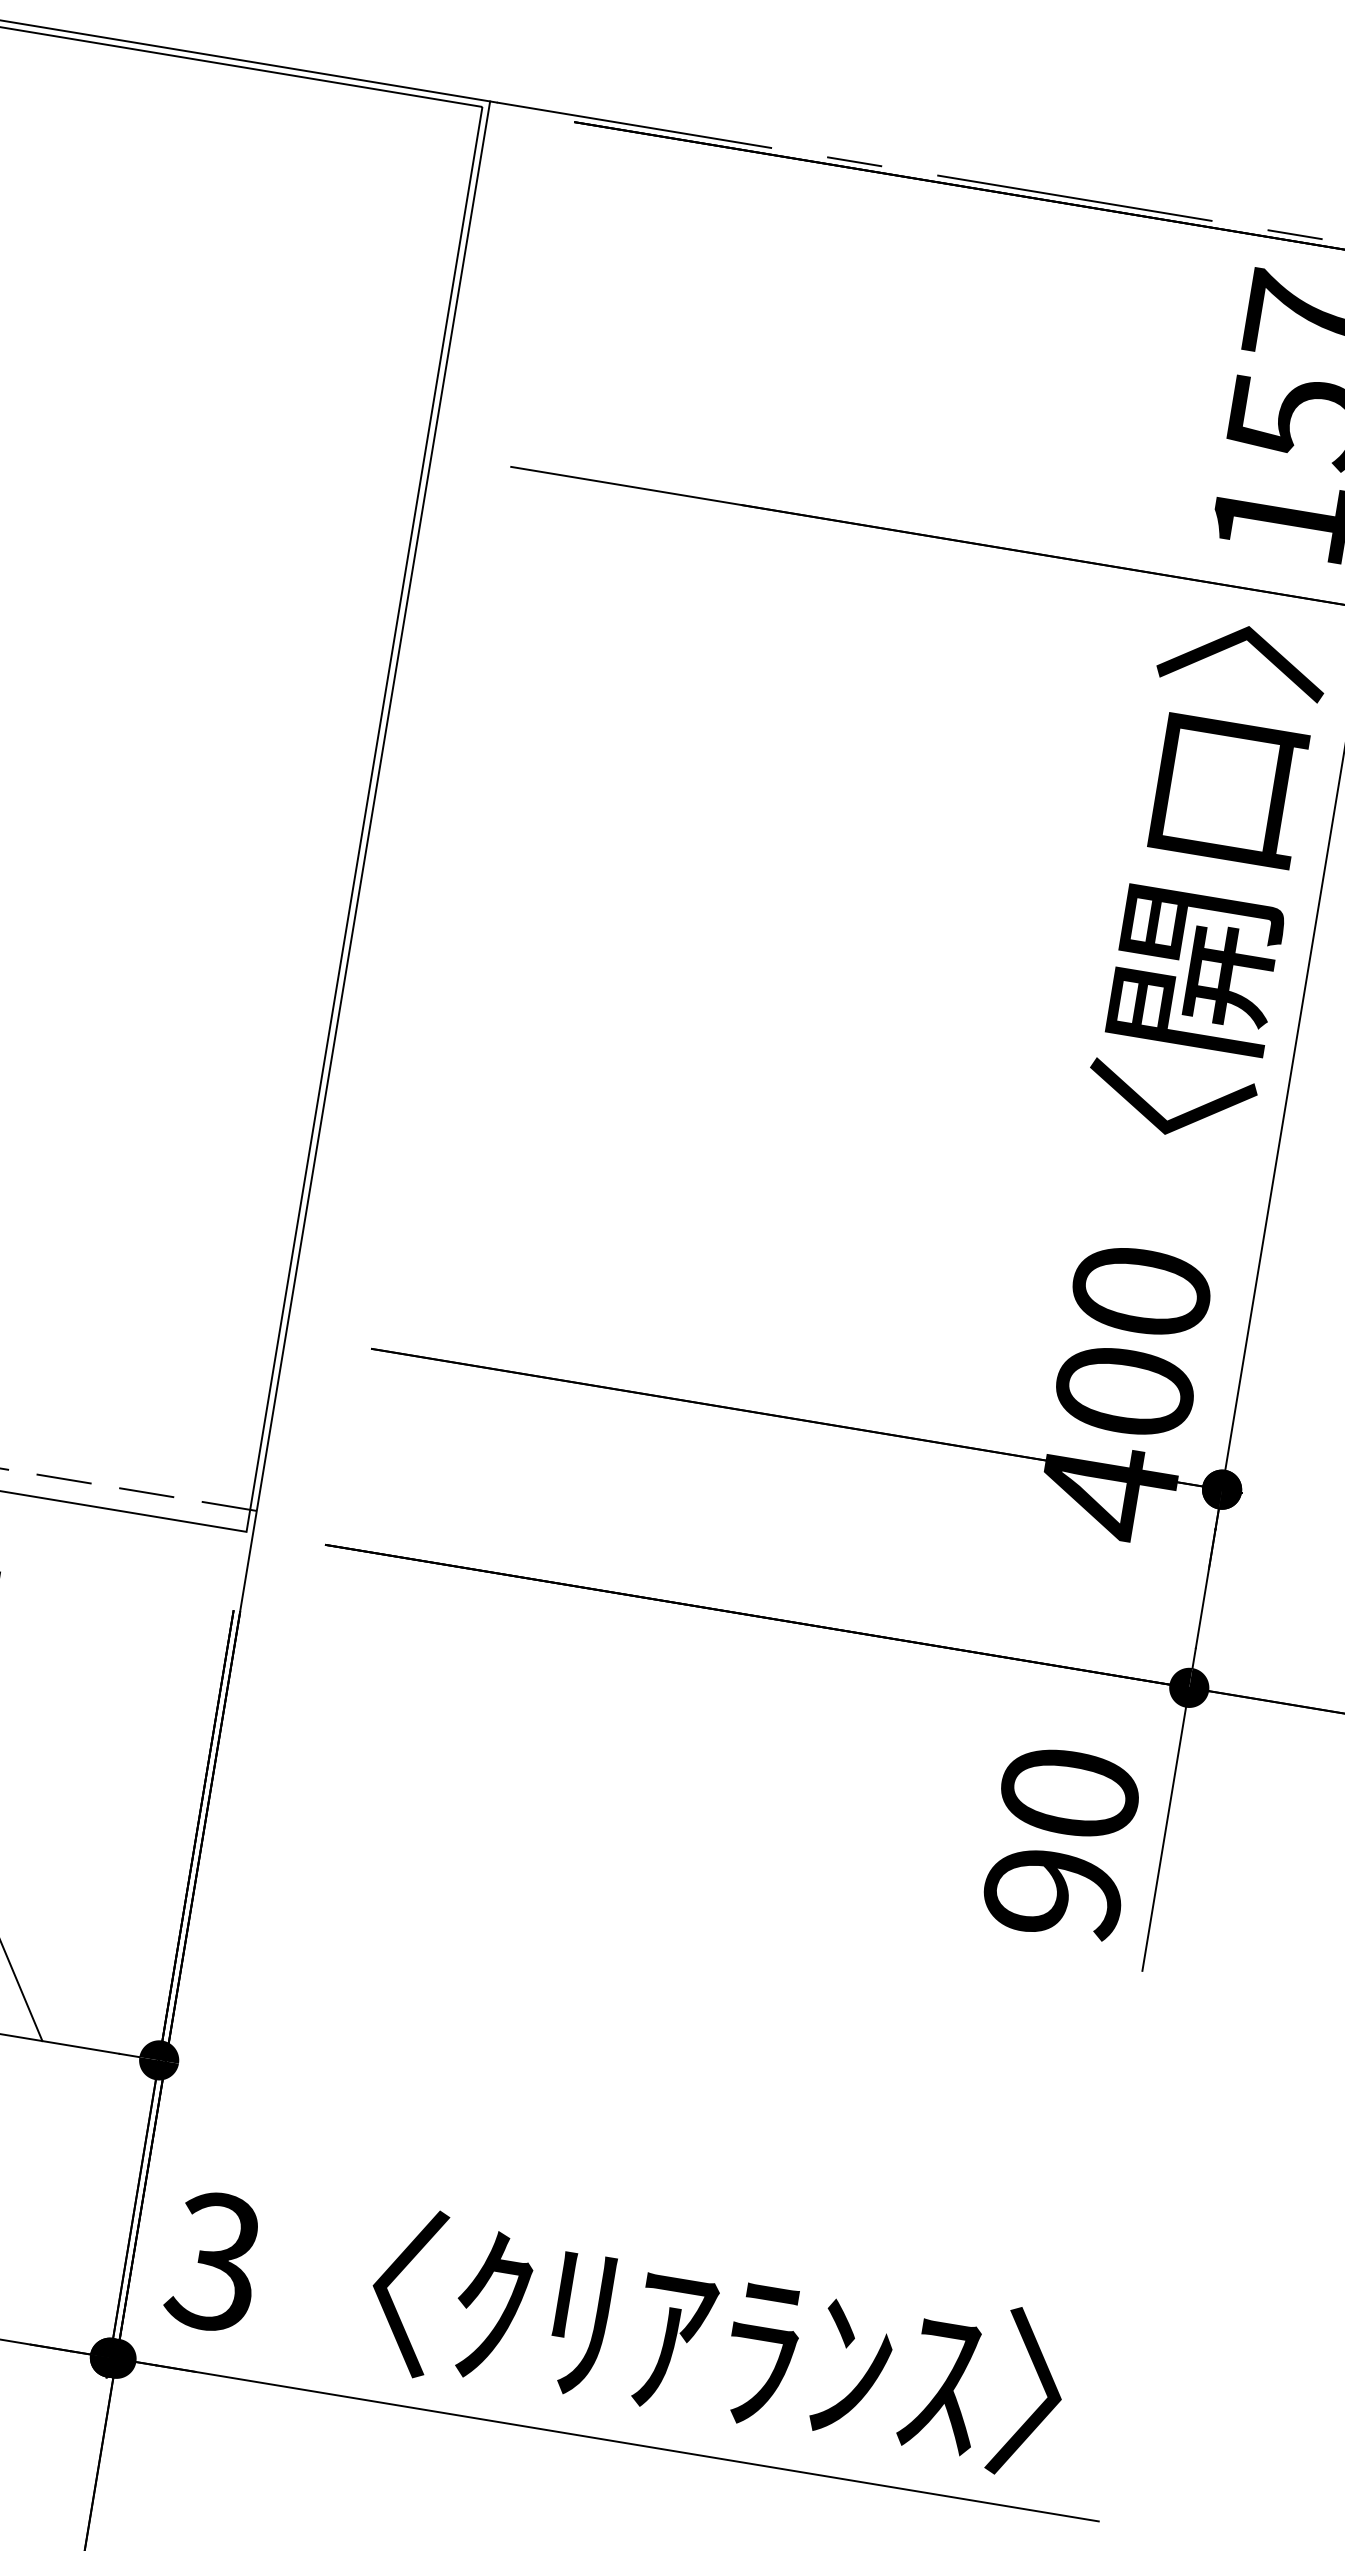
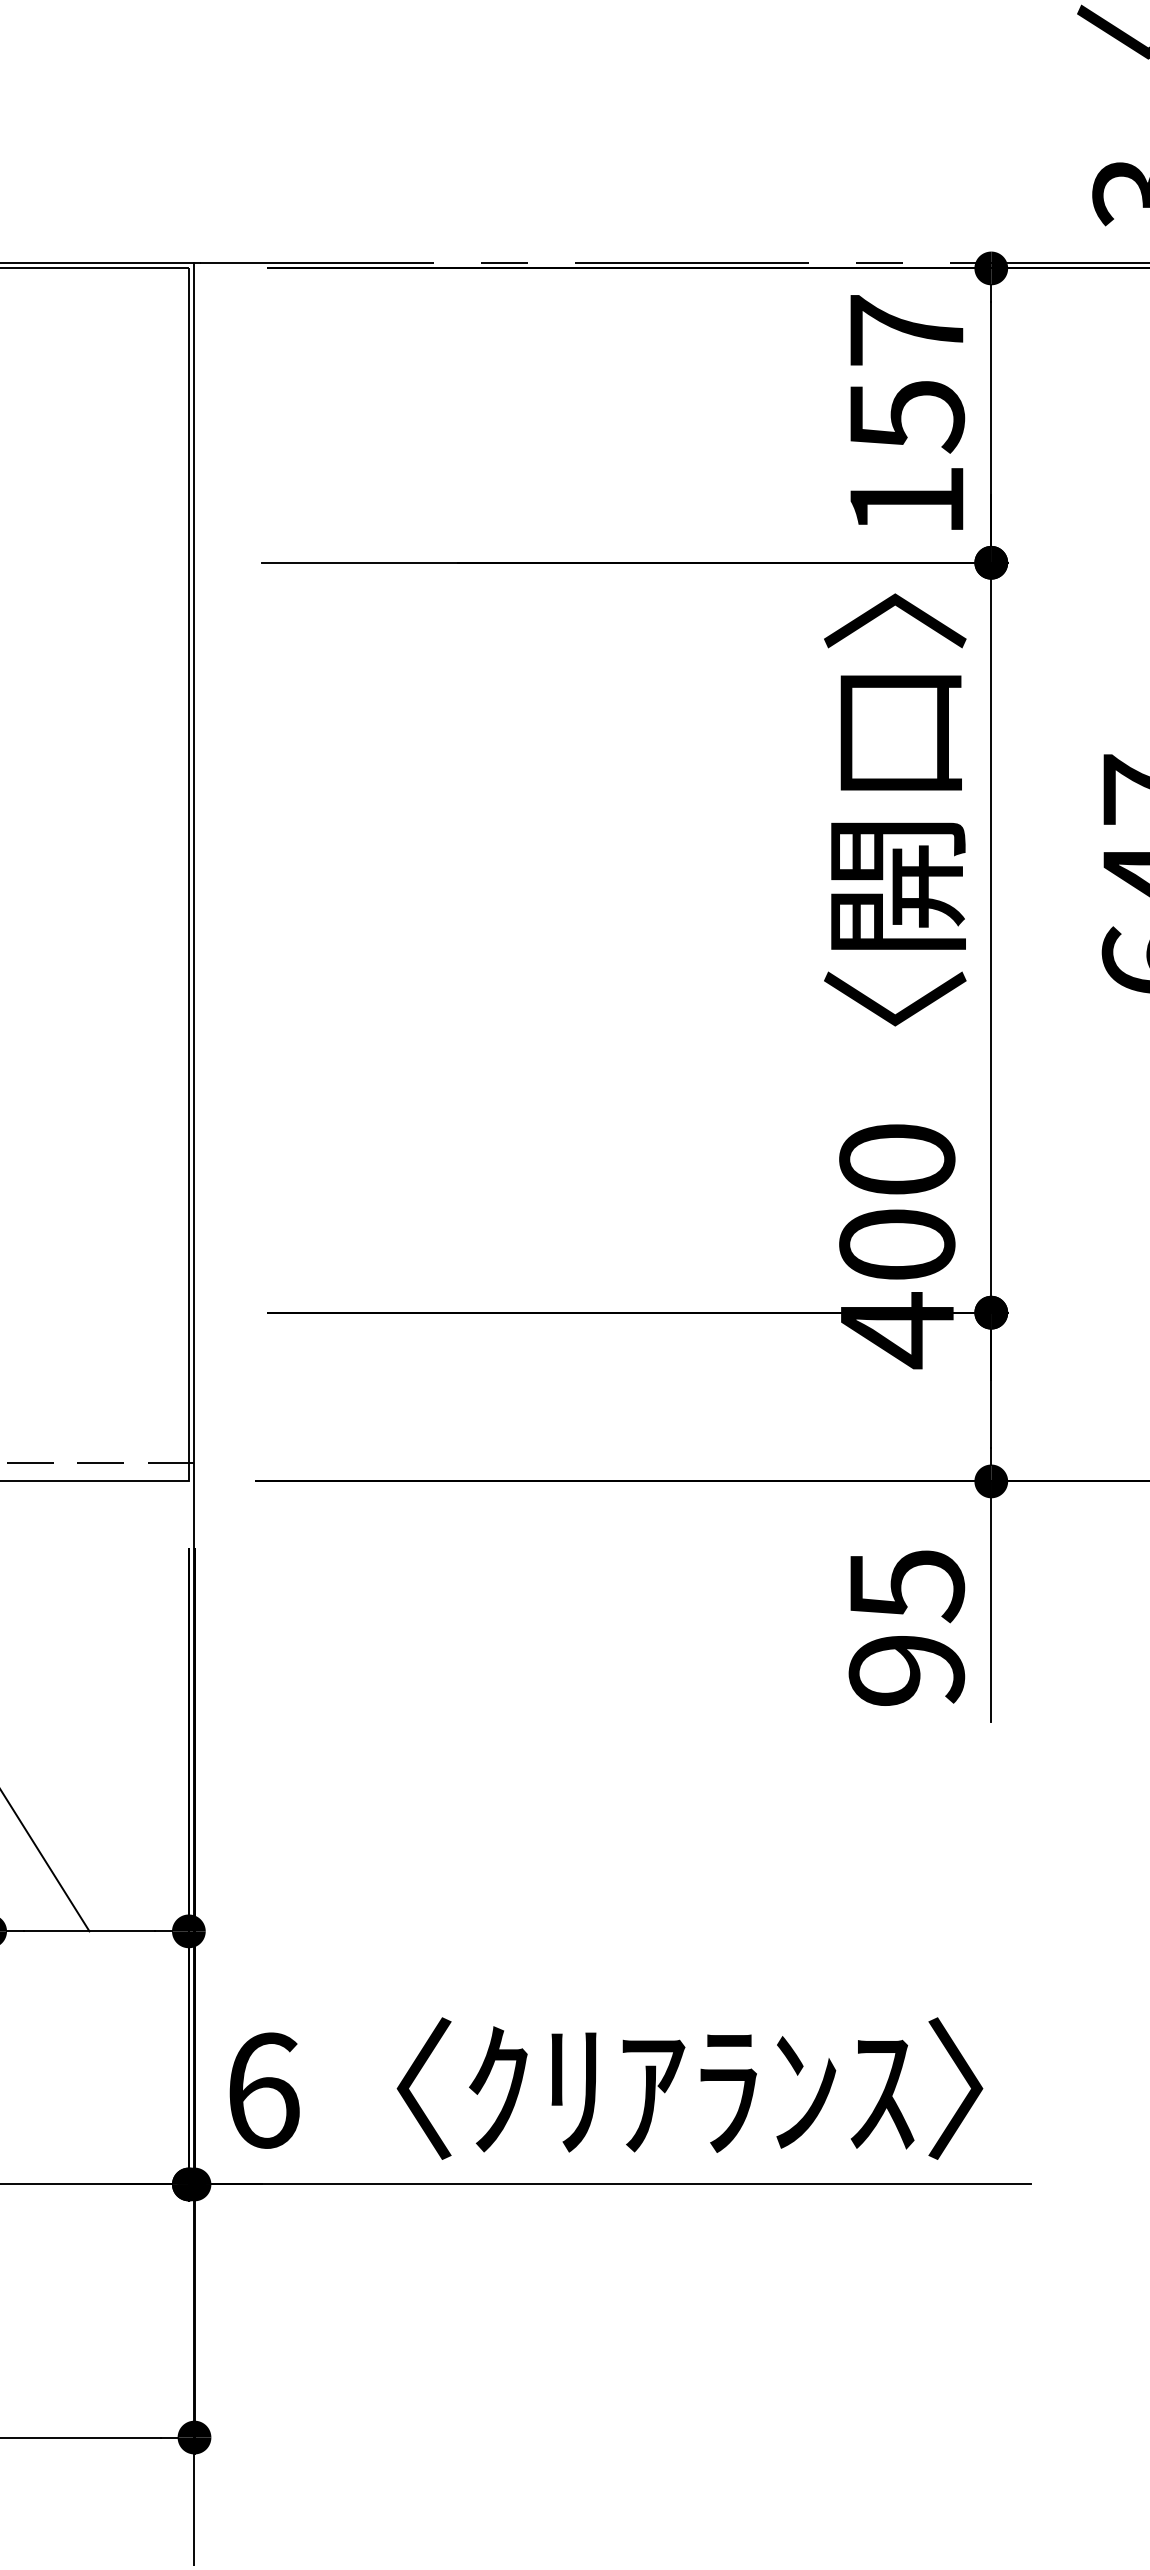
text: (1069, 1794) -> (906, 1586), 90 -> 95
text: (214, 2261) -> (262, 2090), 3 -> 6

